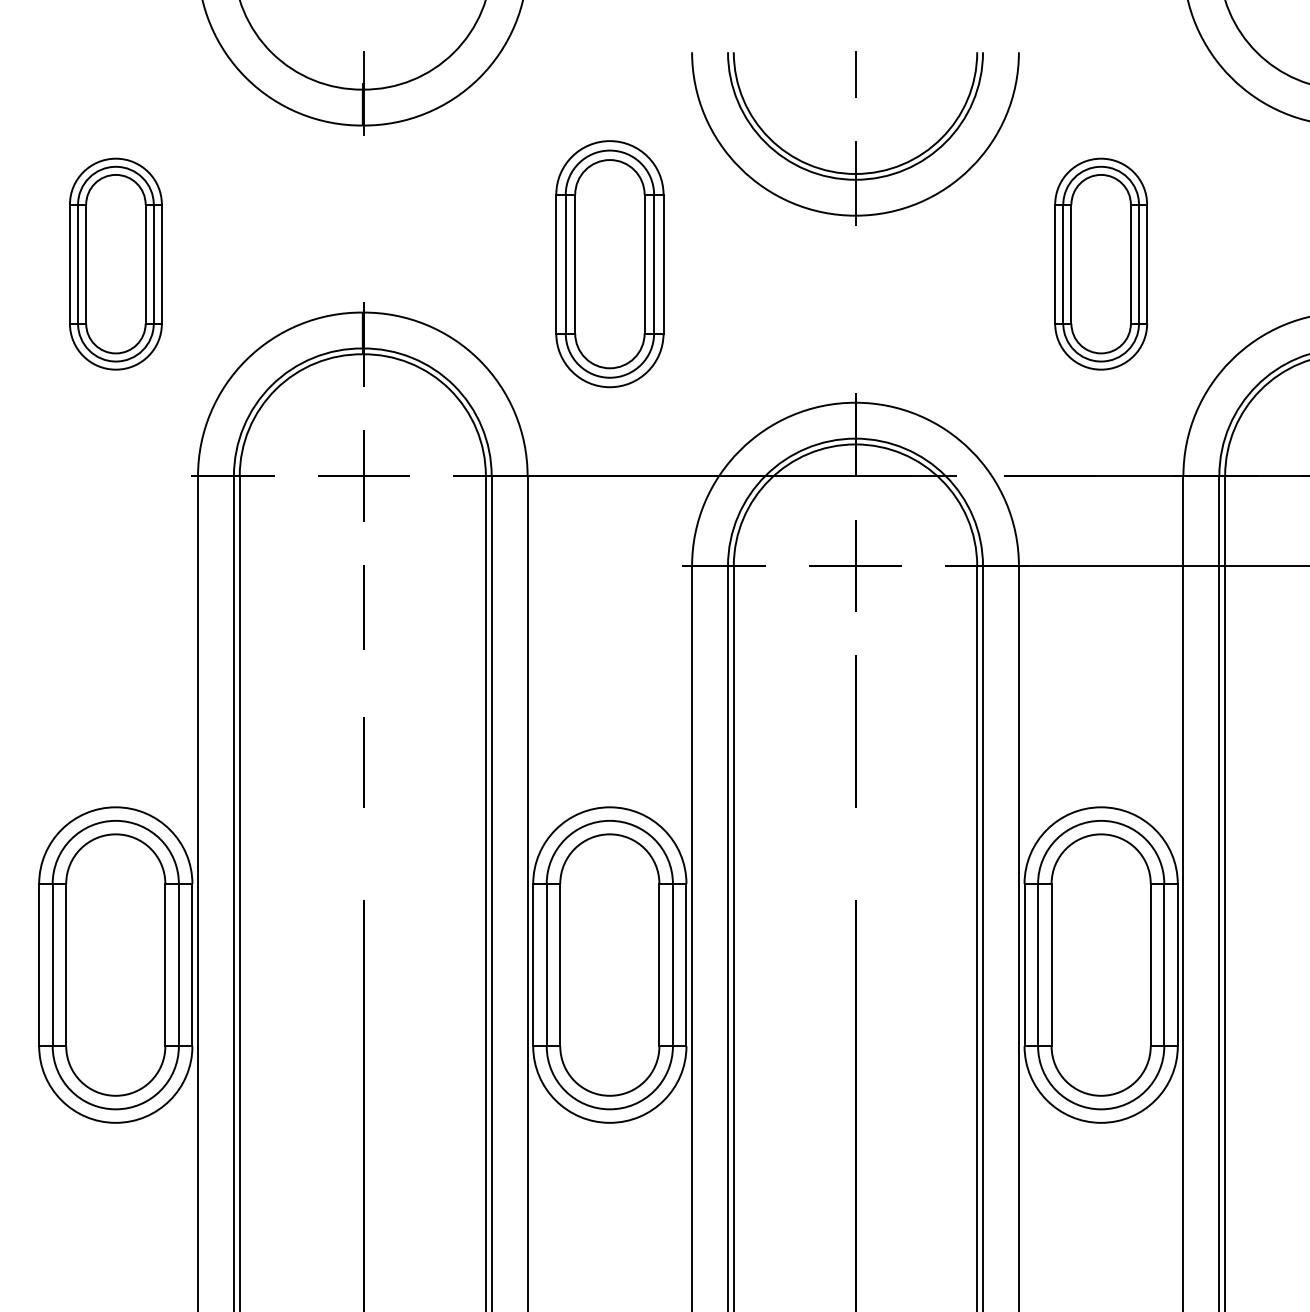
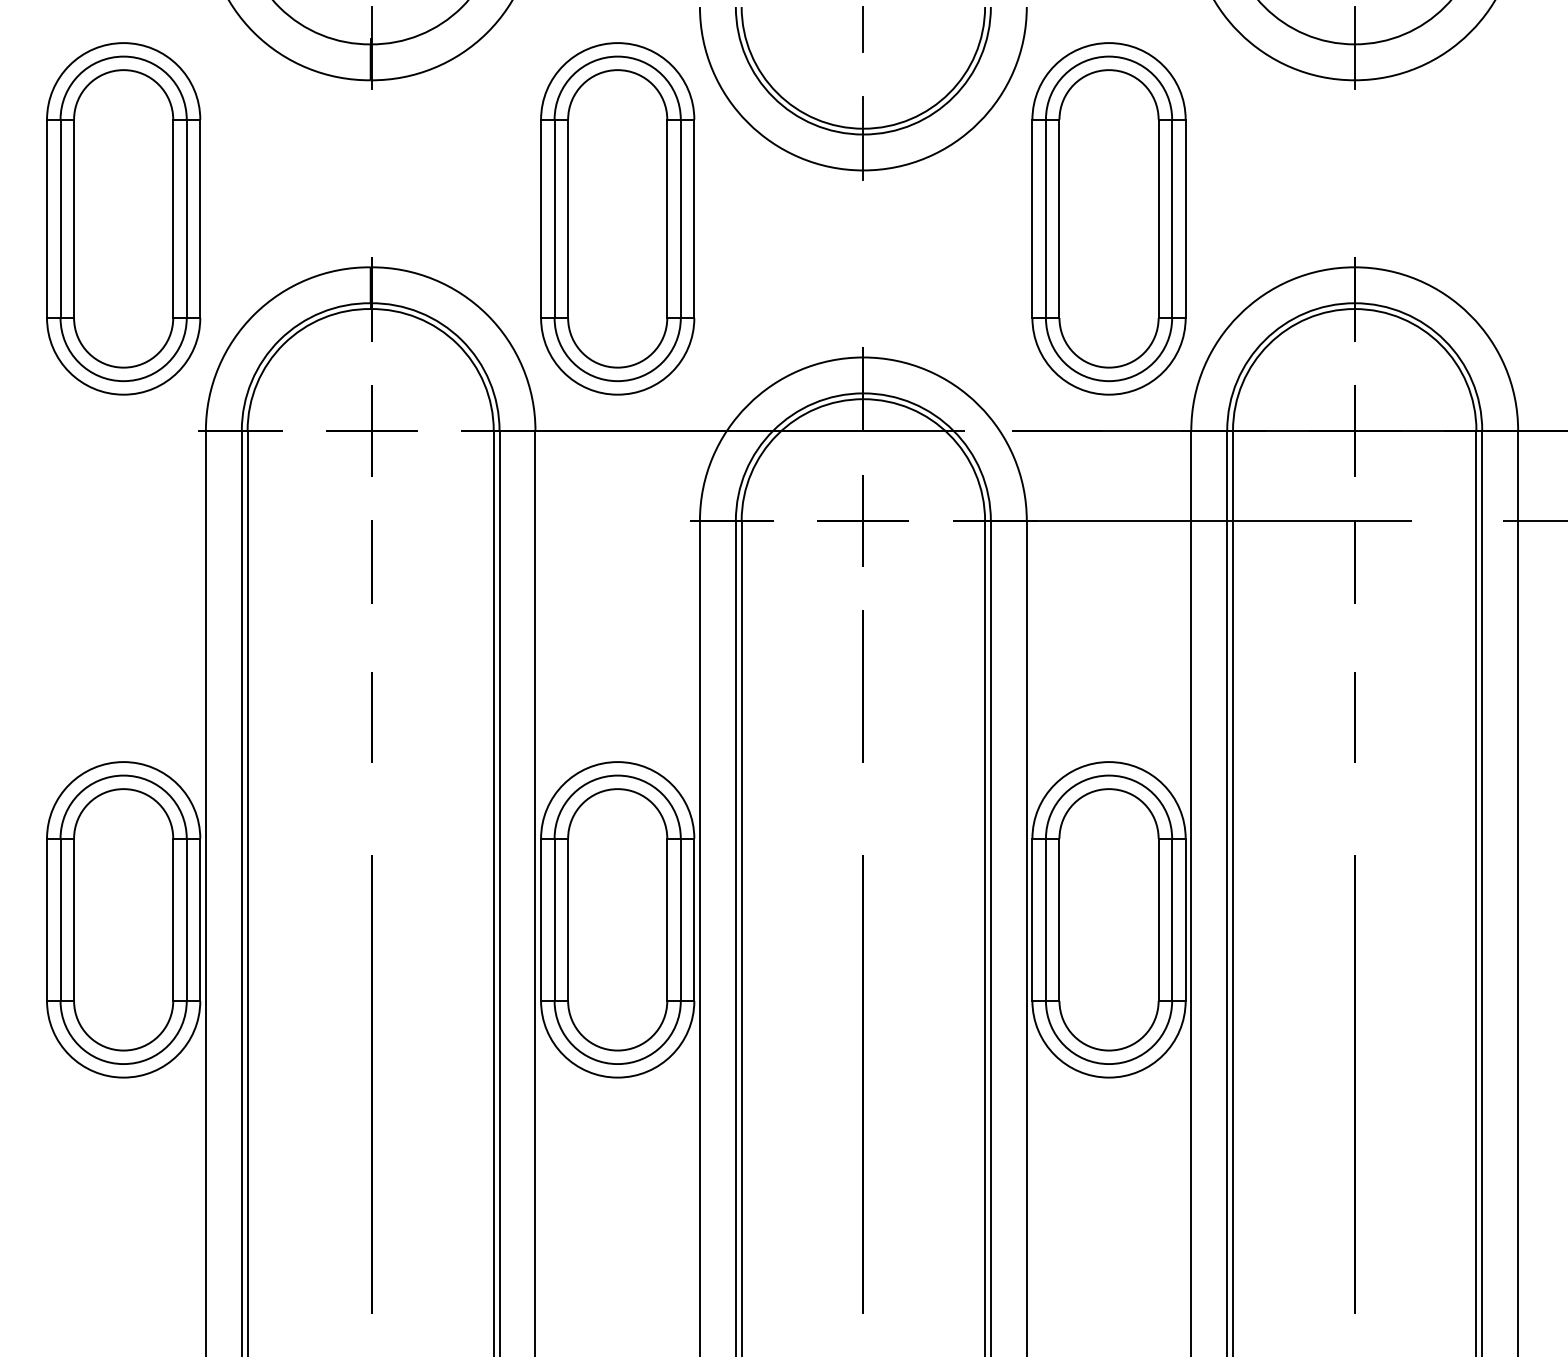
part: (115, 263) -> (123, 218), size x1.67
part: (609, 263) -> (617, 218), size x1.43
part: (1100, 263) -> (1108, 218), size x1.67

